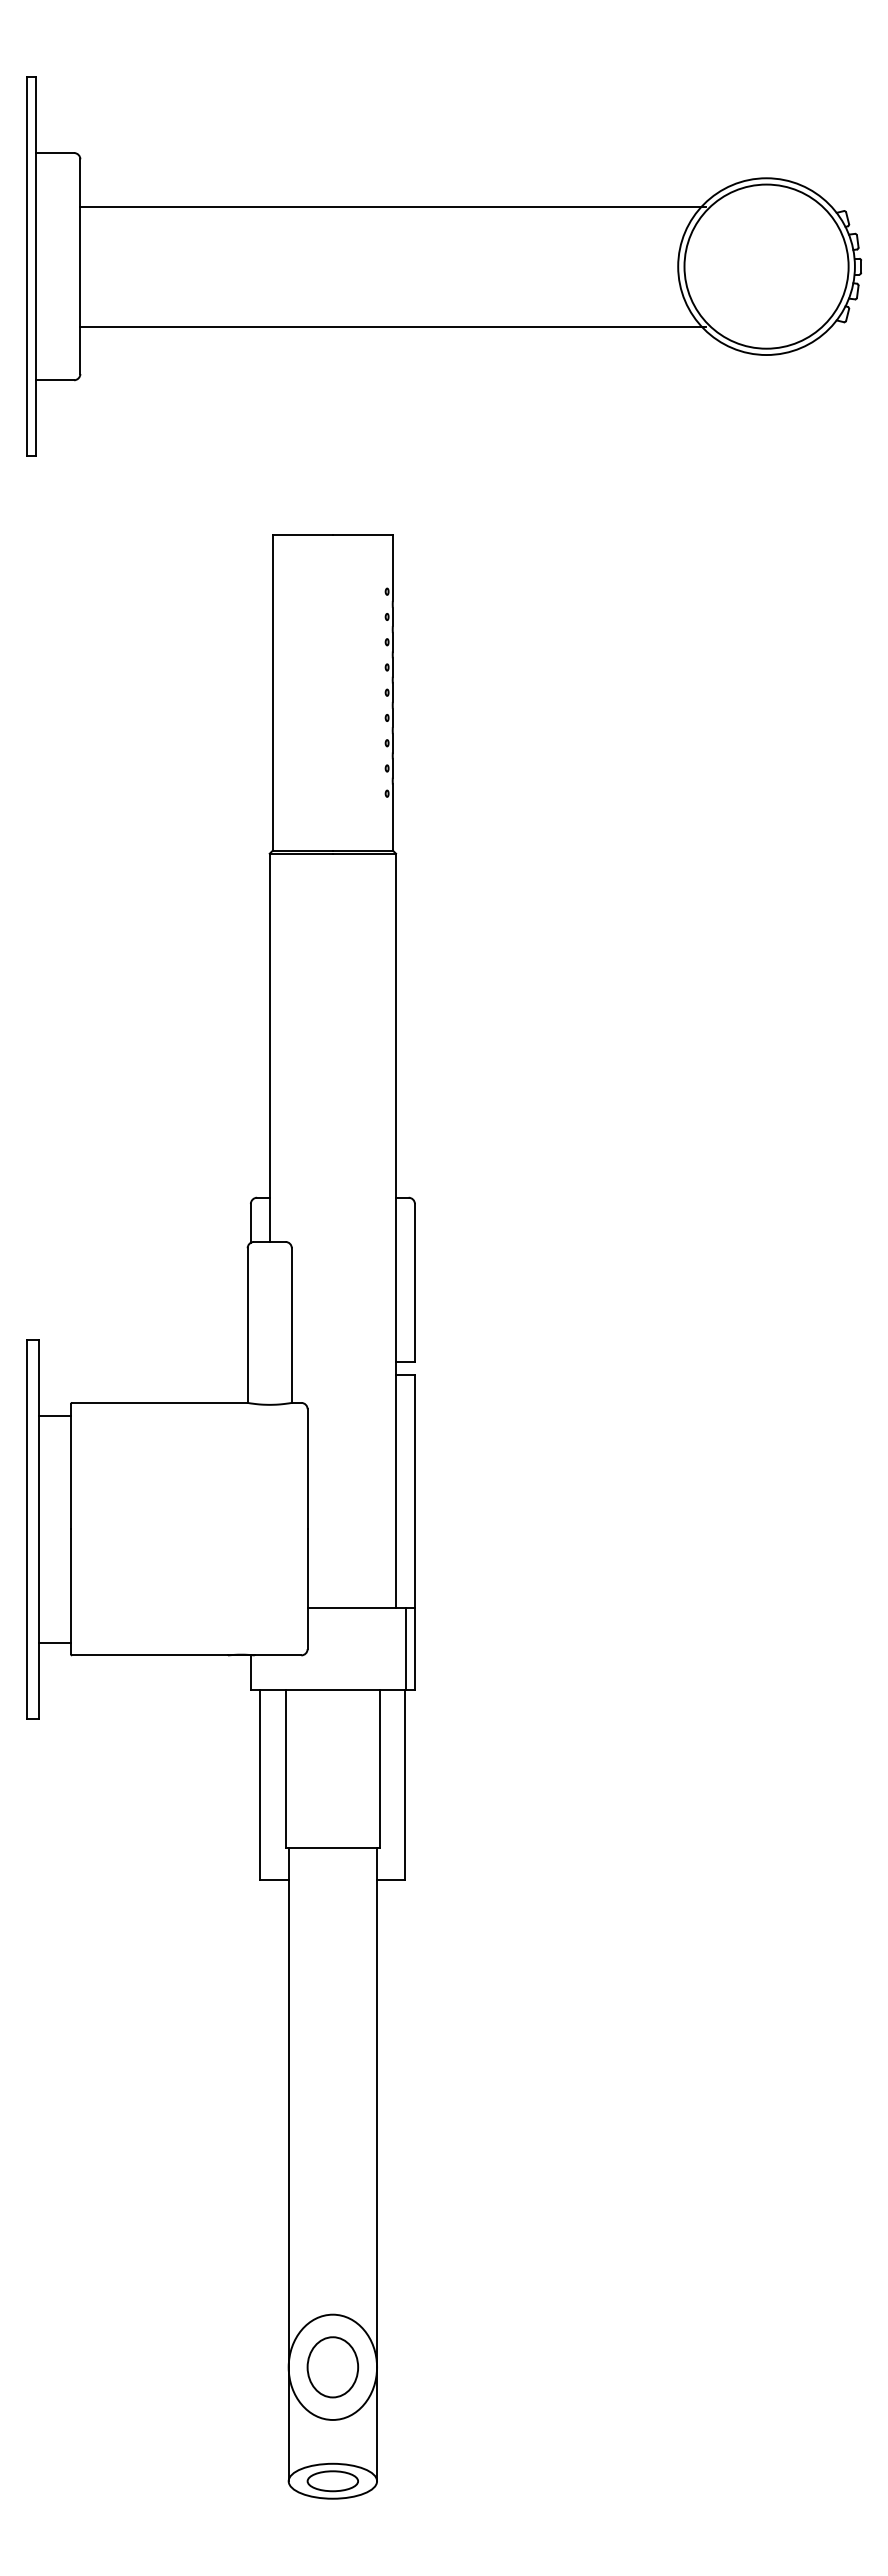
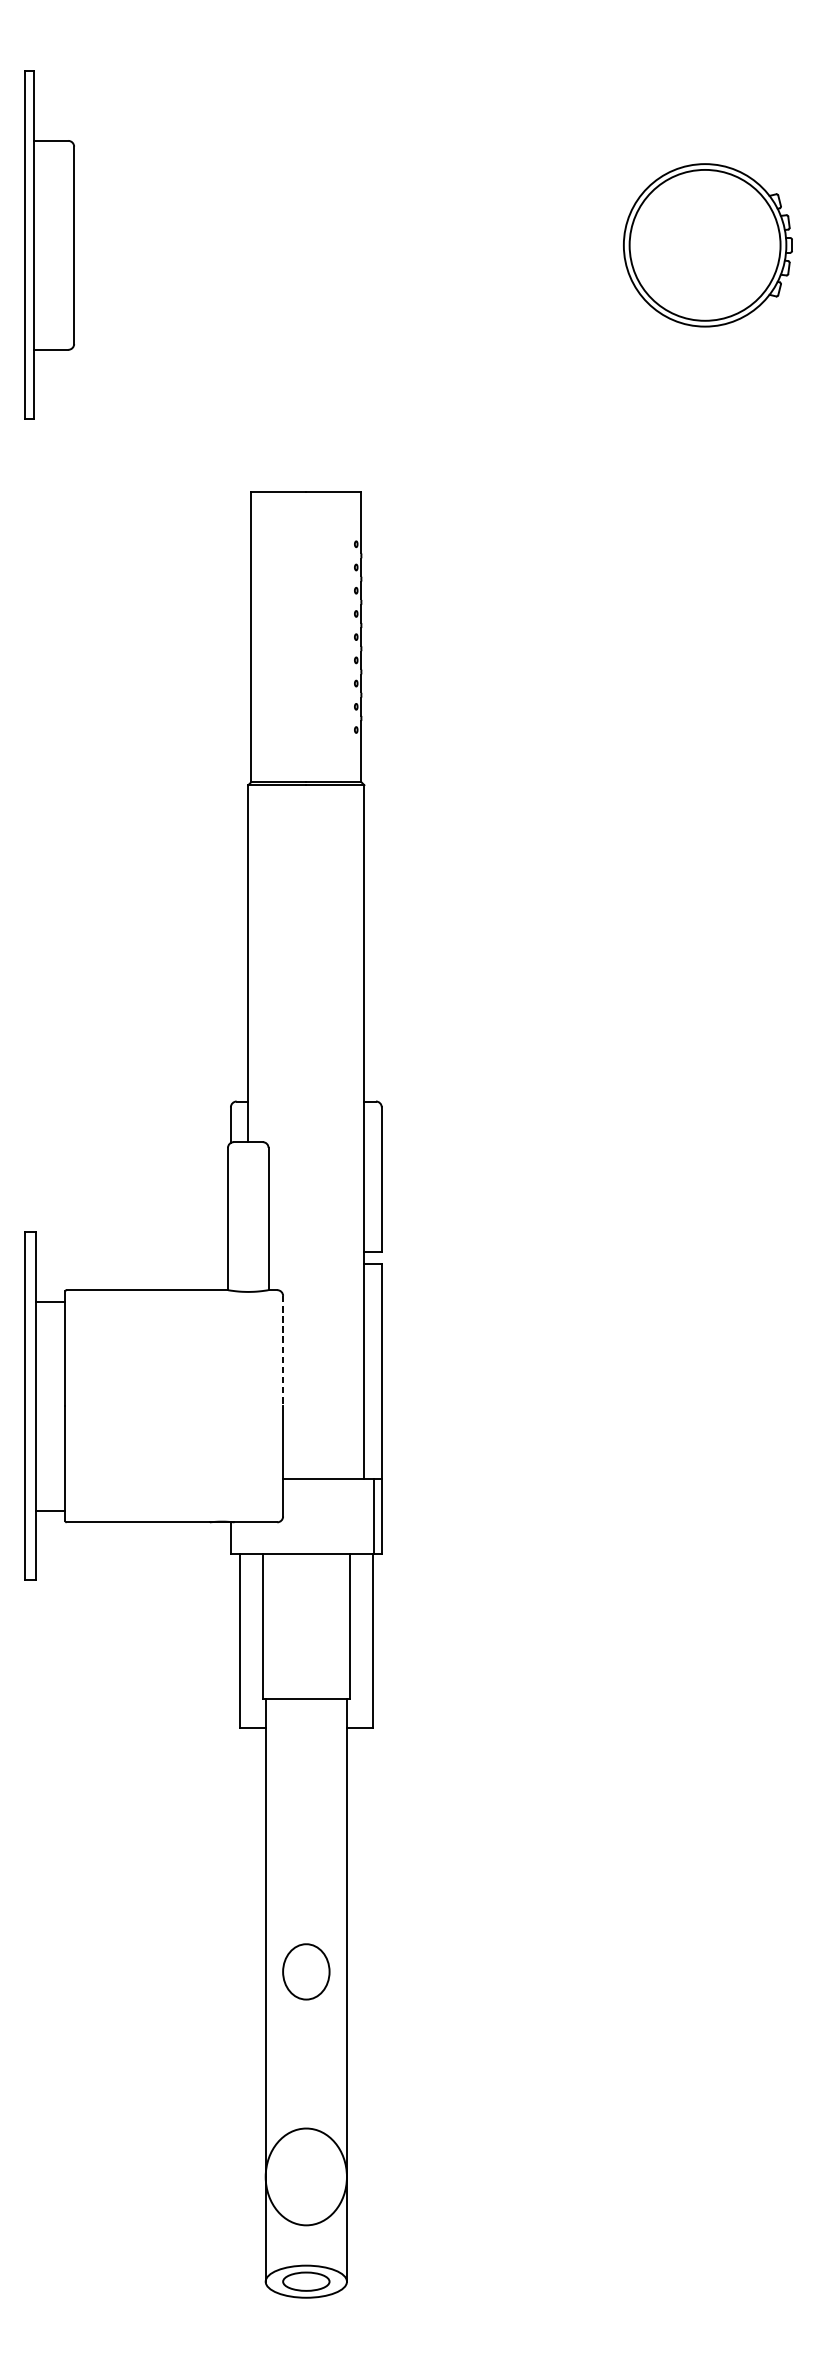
line: (393, 206) -> (362, 190), removed
line: (393, 326) -> (362, 300), removed
line: (307, 1469) -> (282, 1351), solid -> dashed
part: (332, 2367) -> (305, 1972), moved

